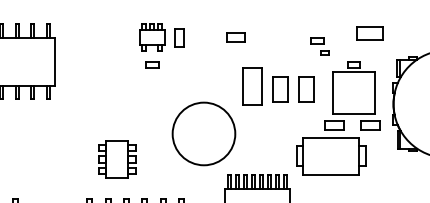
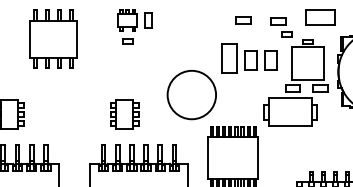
part: (370, 33) -> (320, 17), size x1.43
part: (235, 37) -> (243, 20), moved
part: (160, 45) -> (134, 26), moved
part: (319, 46) -> (281, 27), size x1.43

